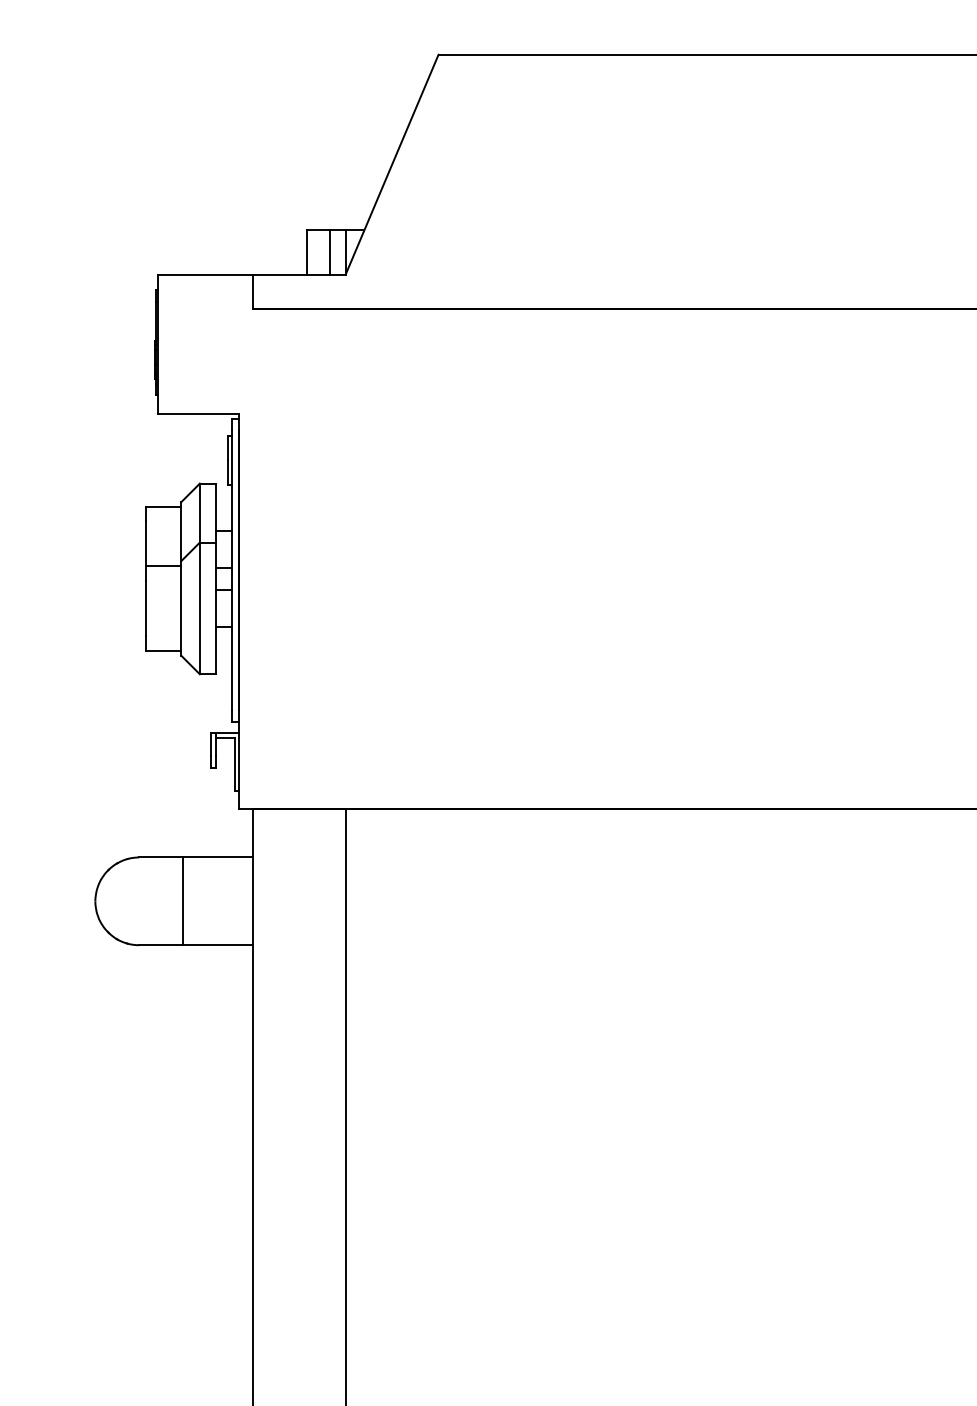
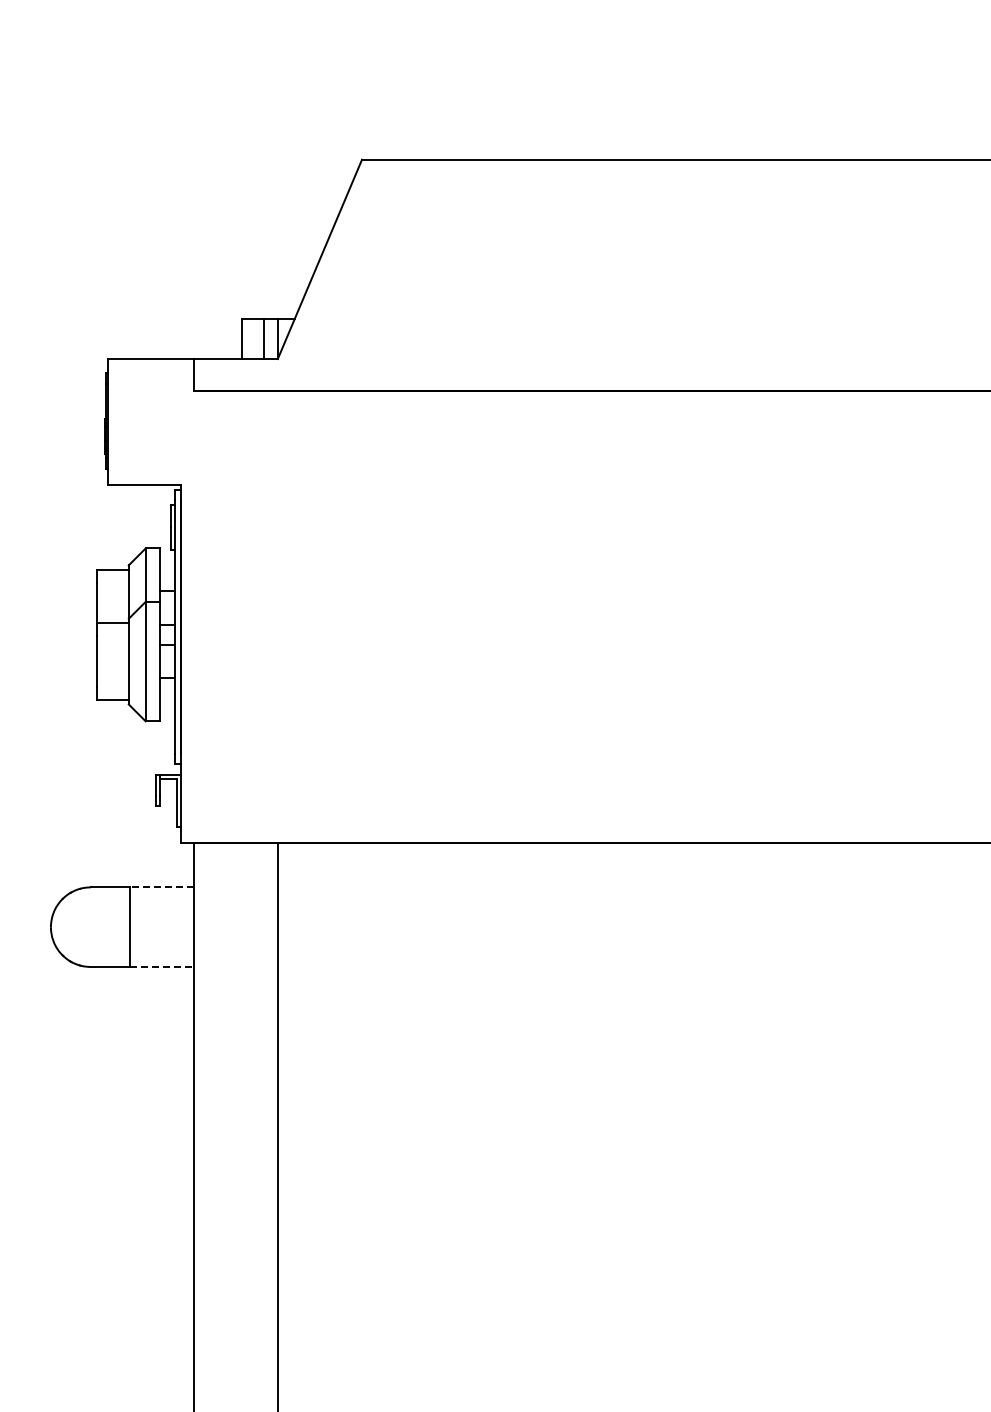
line: (218, 857) -> (162, 887), solid -> dashed
line: (218, 944) -> (162, 966), solid -> dashed

